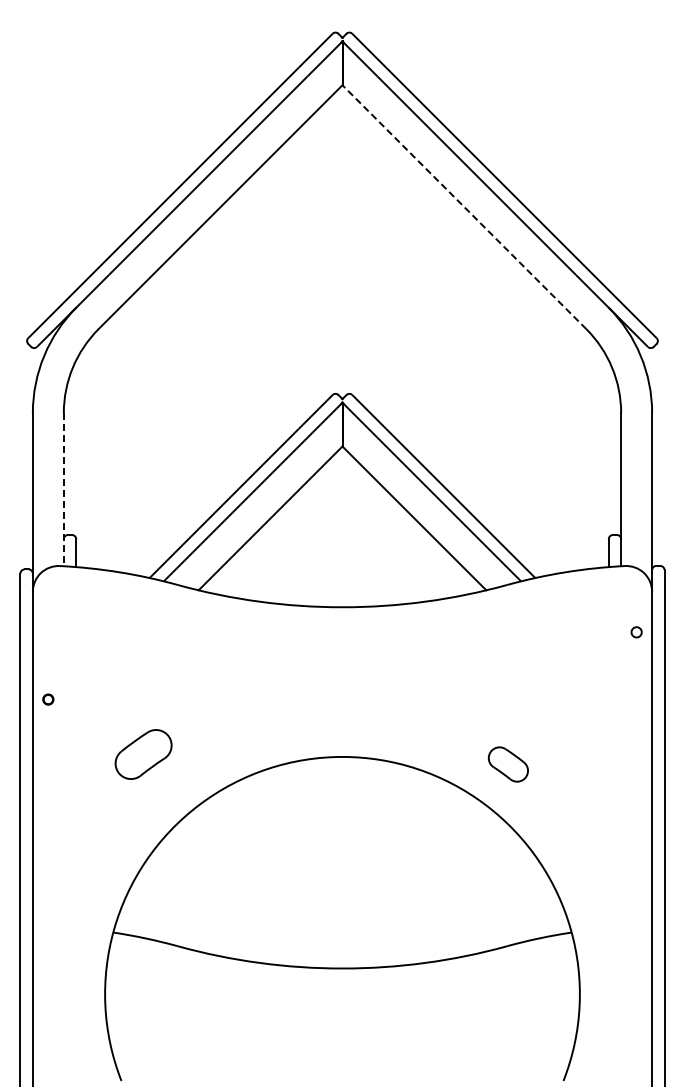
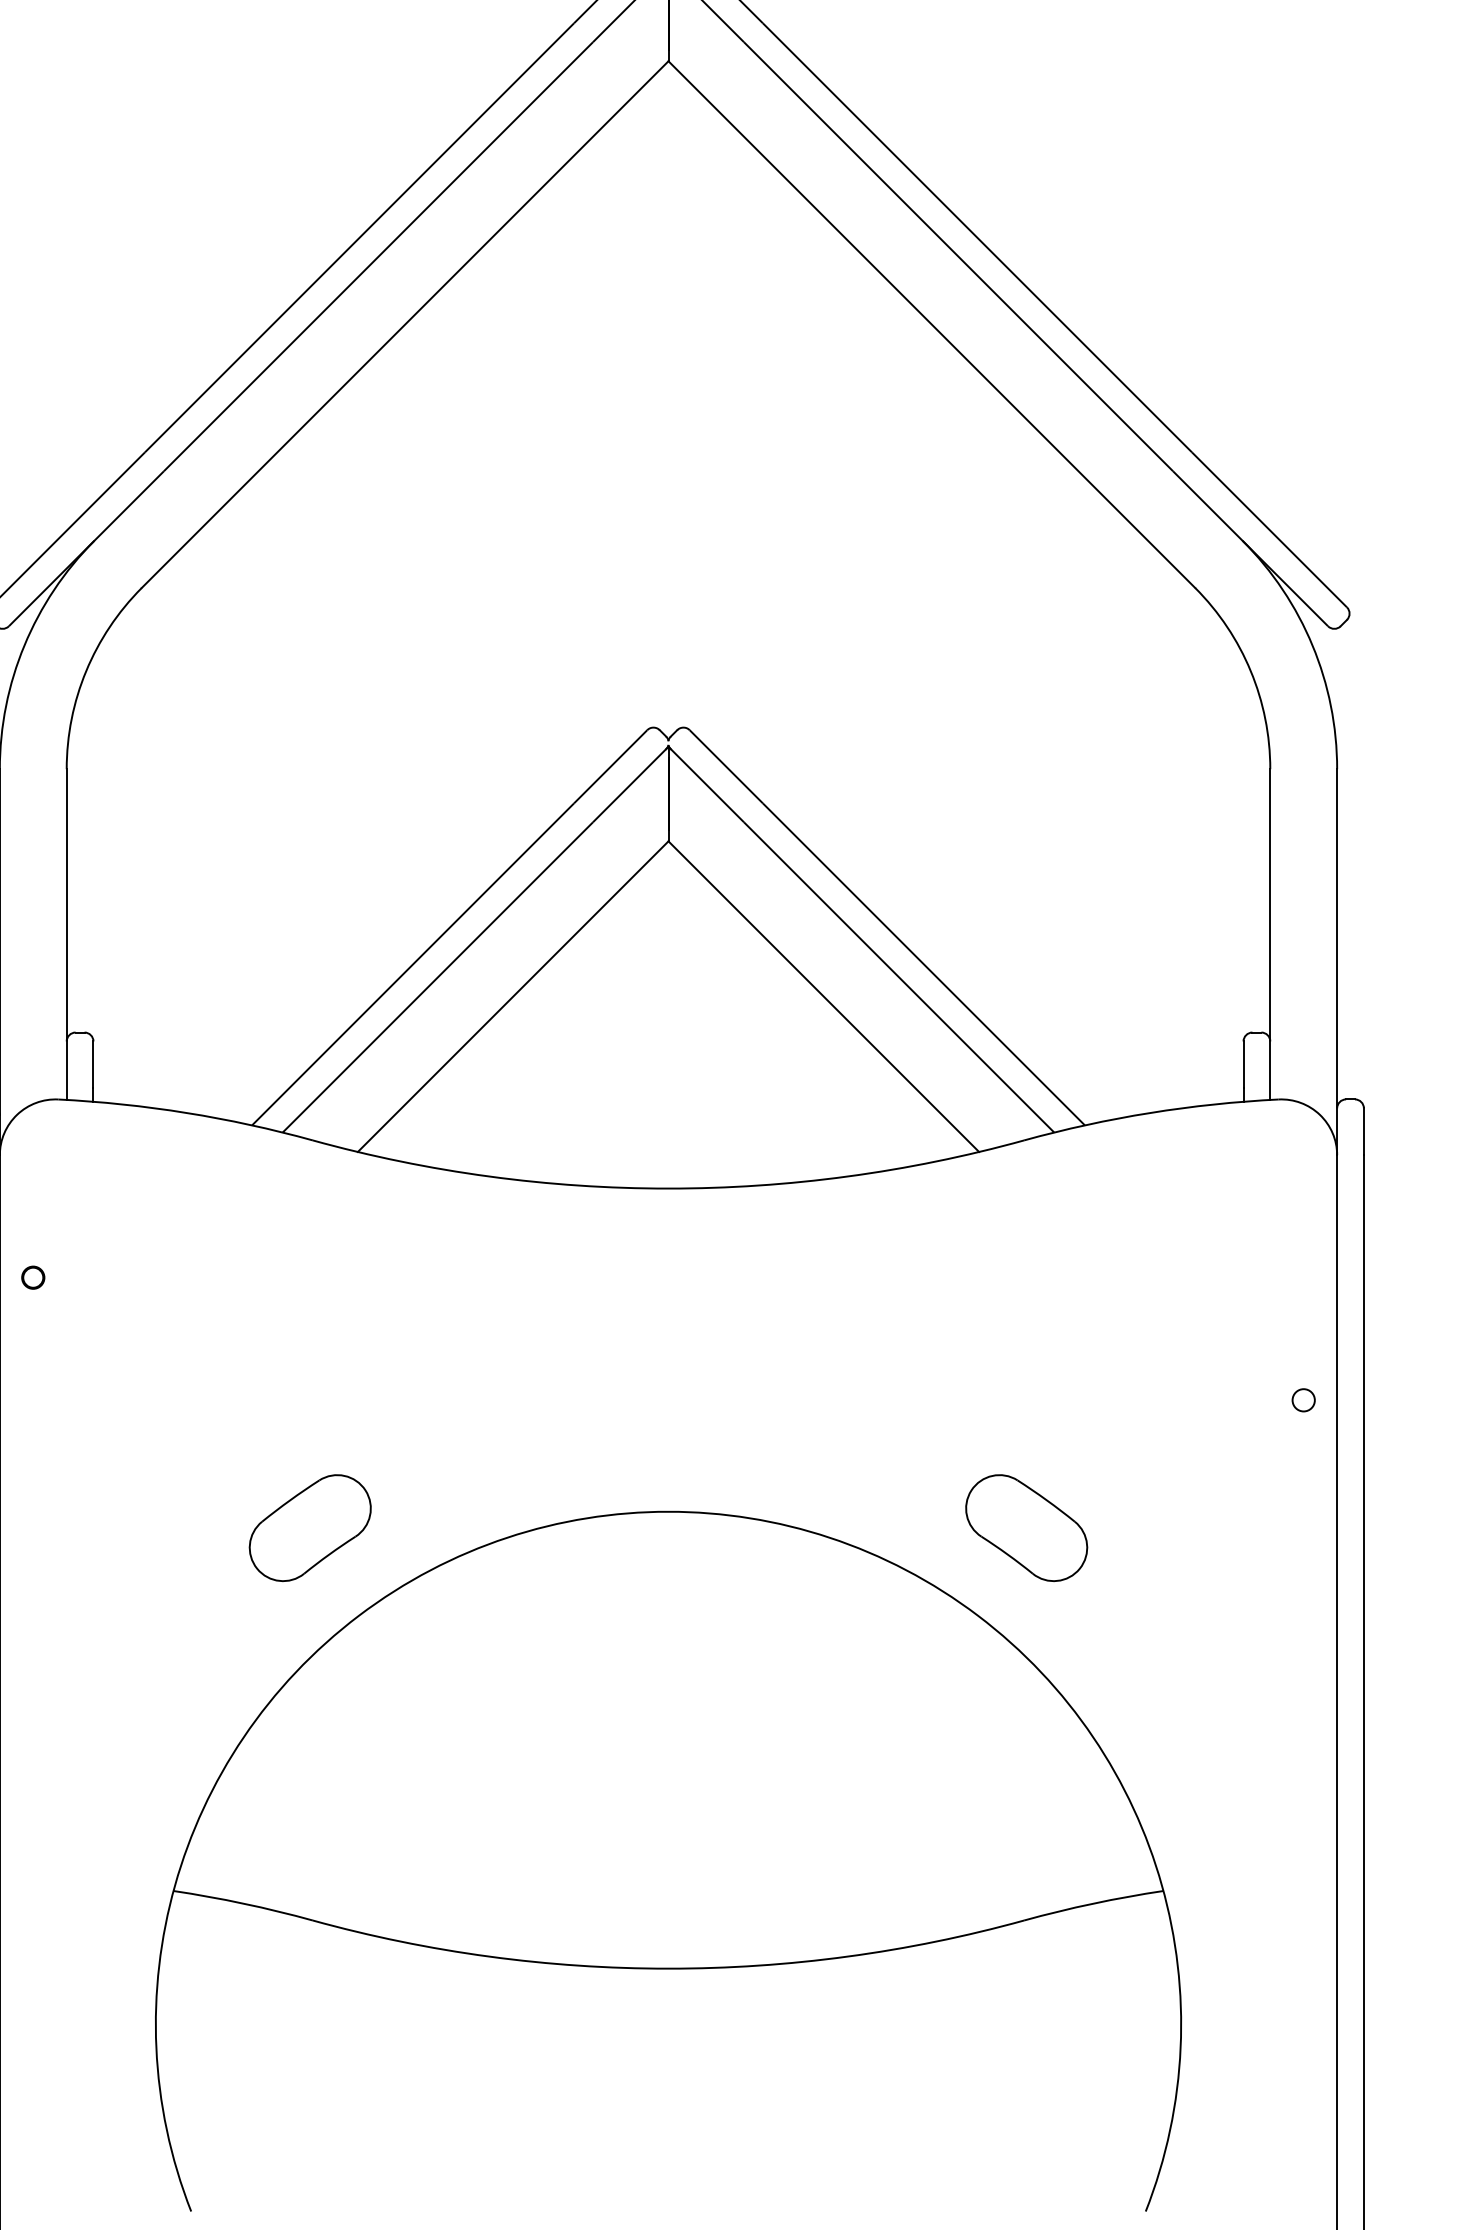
line: (464, 206) -> (931, 323), dashed -> solid
line: (63, 489) -> (66, 934), dashed -> solid
circle: (636, 632) -> (1303, 1400), moved
circle: (48, 699) -> (33, 1277), moved
part: (143, 754) -> (310, 1528), moved
part: (508, 764) -> (1026, 1528), size x1.43

